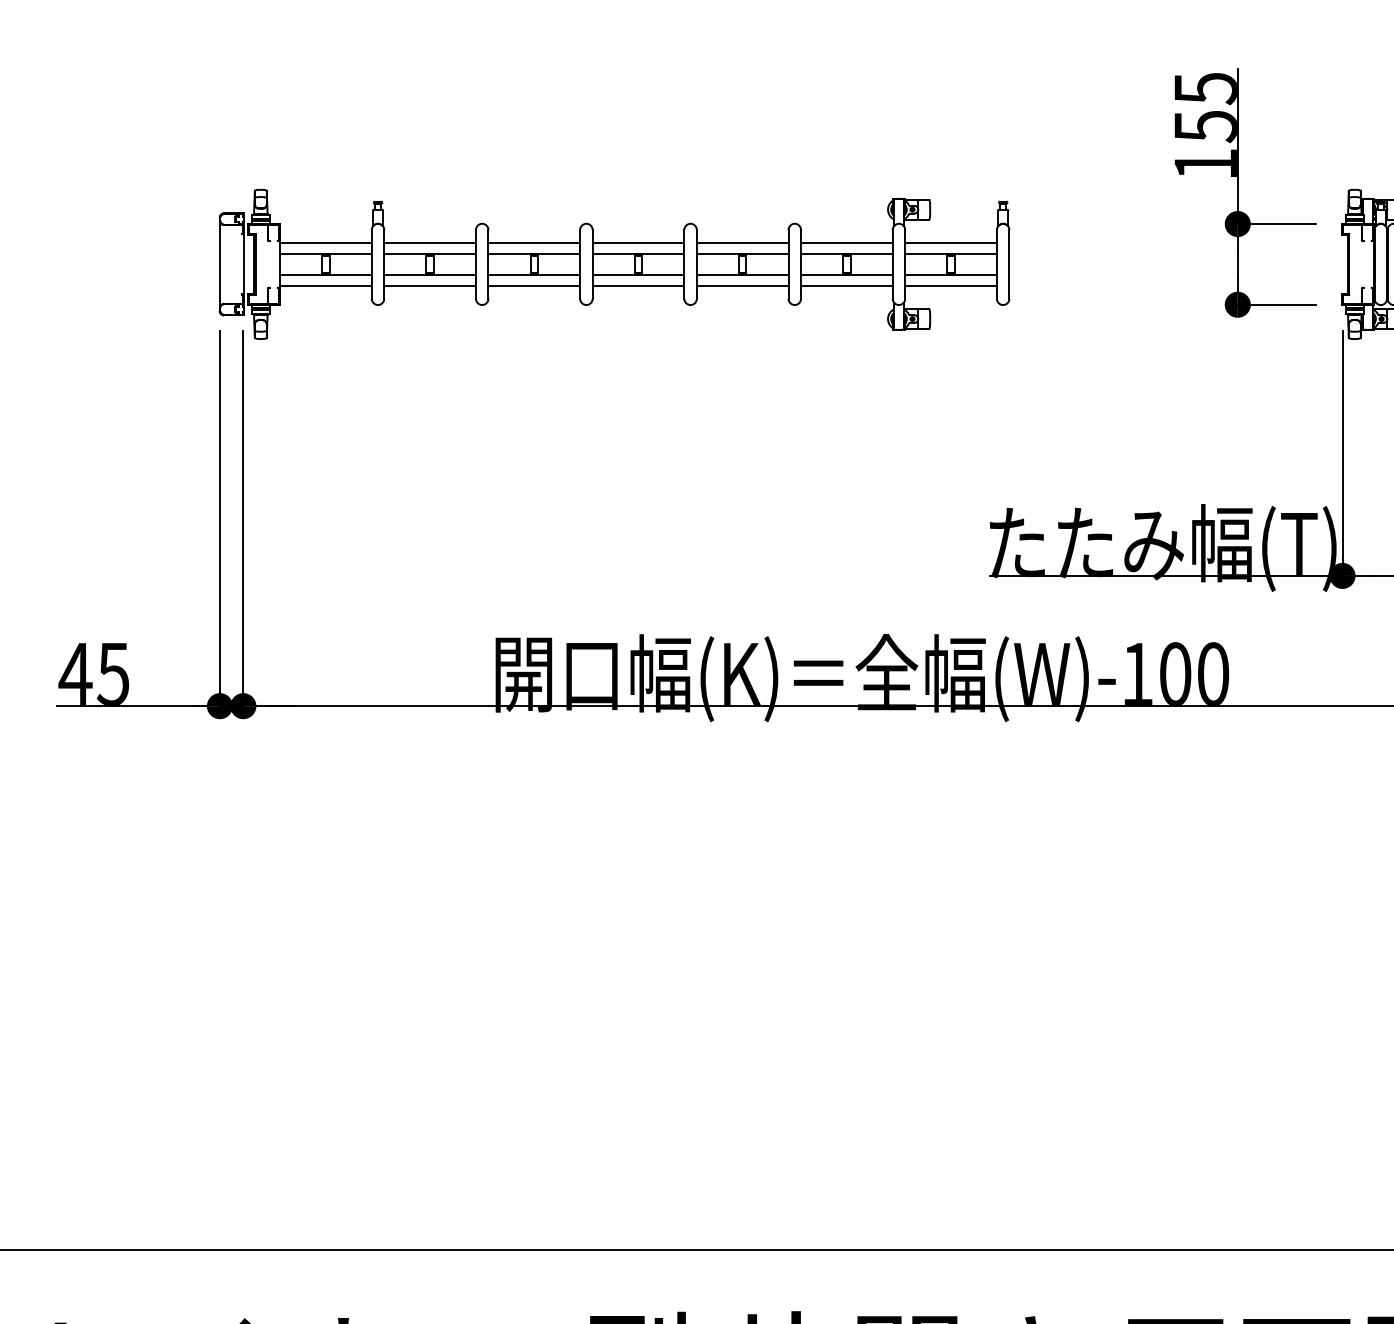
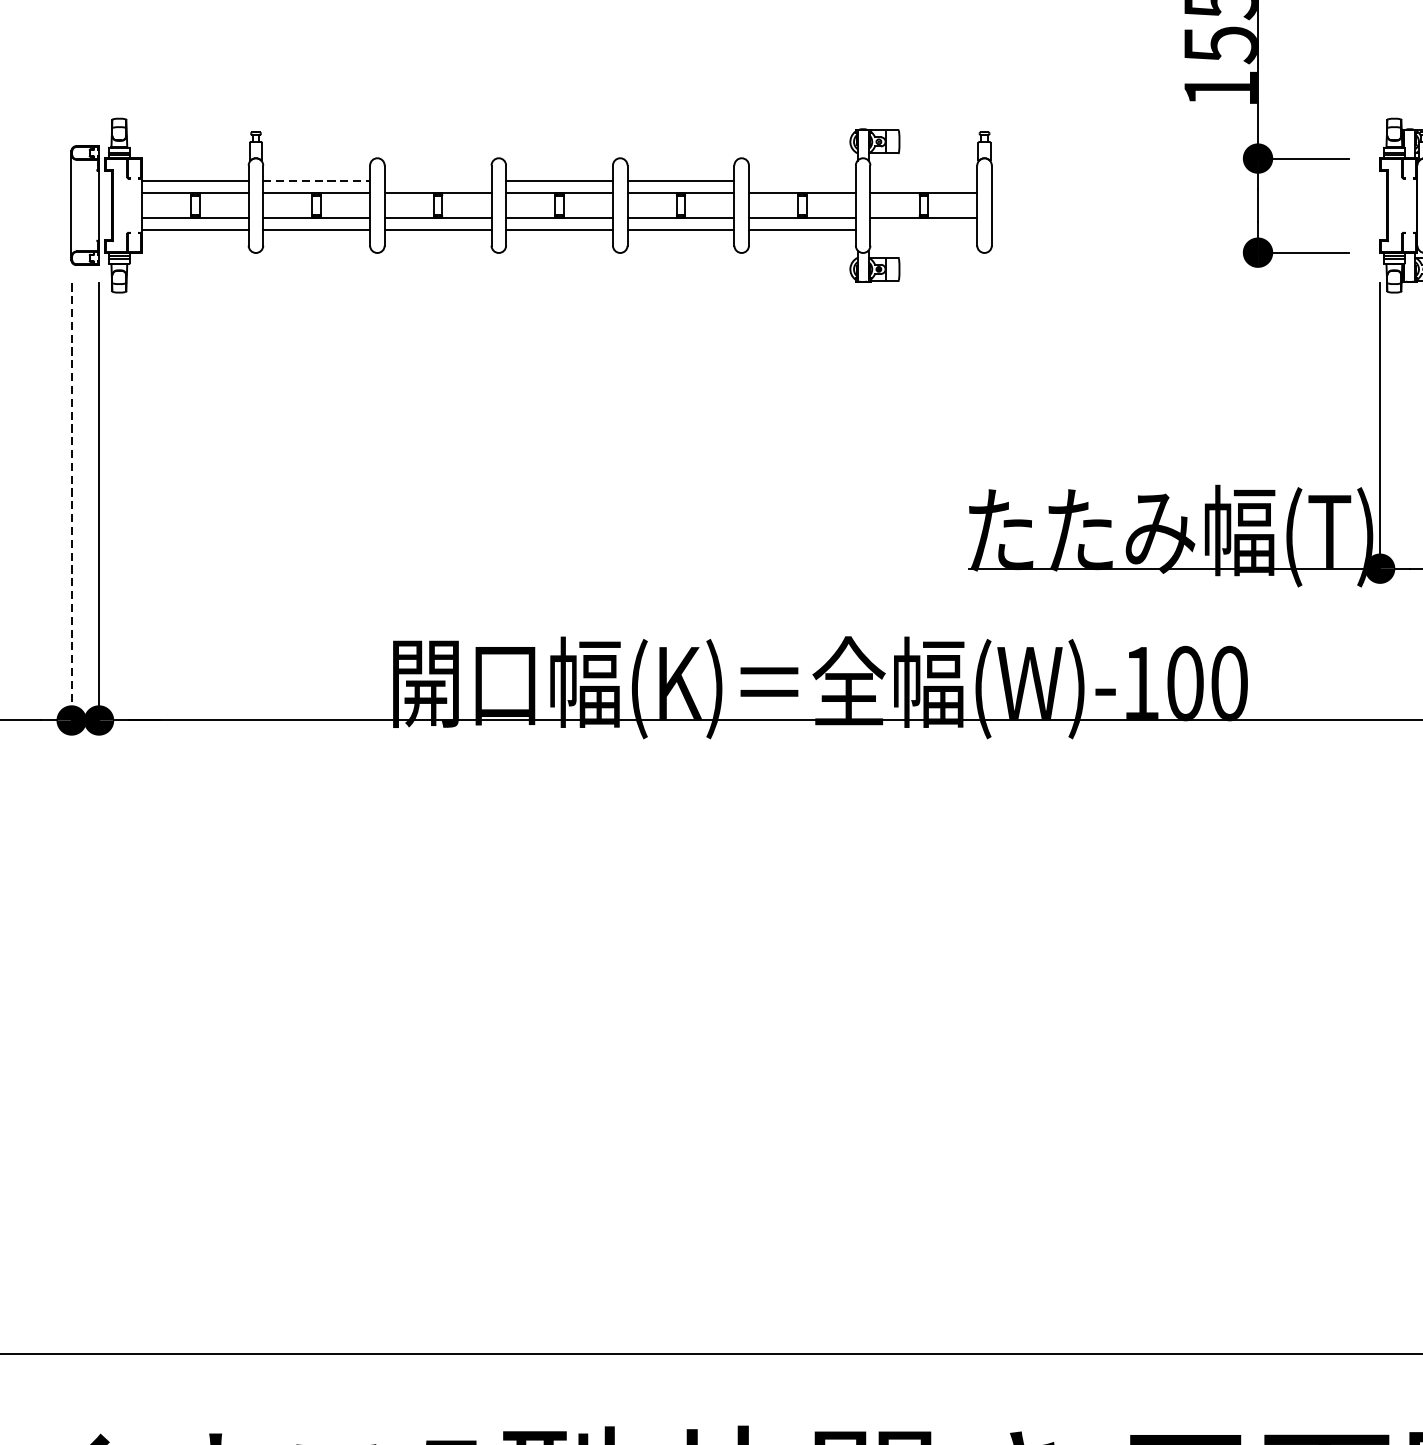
line: (430, 243) -> (317, 181), solid -> dashed
line: (534, 243) -> (438, 181), removed
line: (846, 243) -> (801, 181), removed
line: (950, 243) -> (923, 181), removed
line: (950, 285) -> (923, 230), removed
line: (219, 518) -> (71, 501), solid -> dashed

